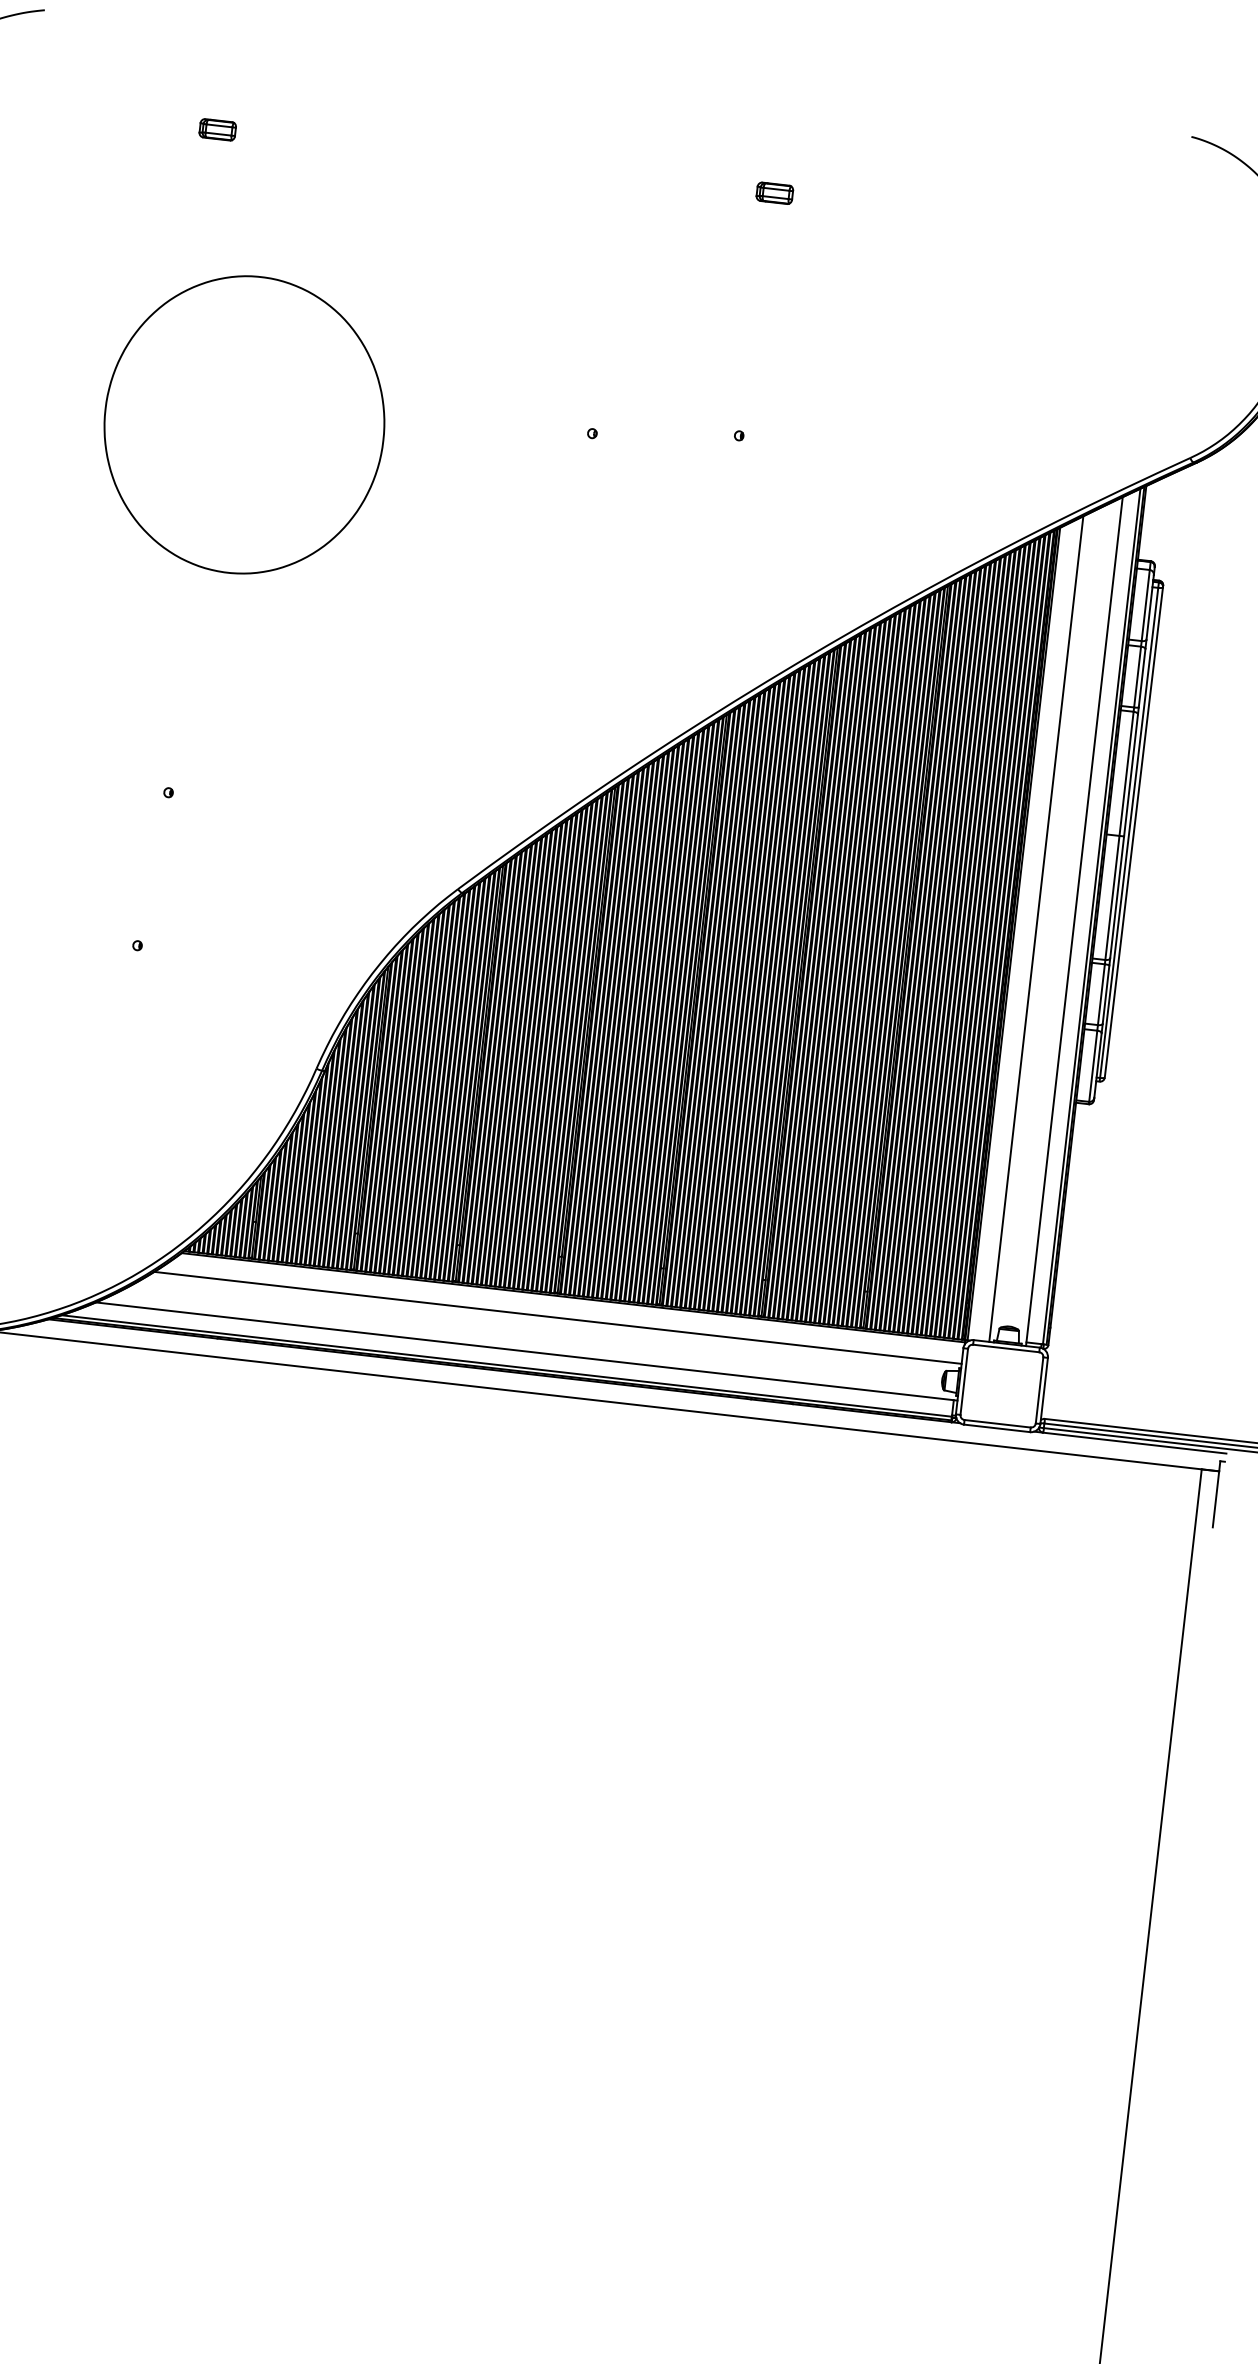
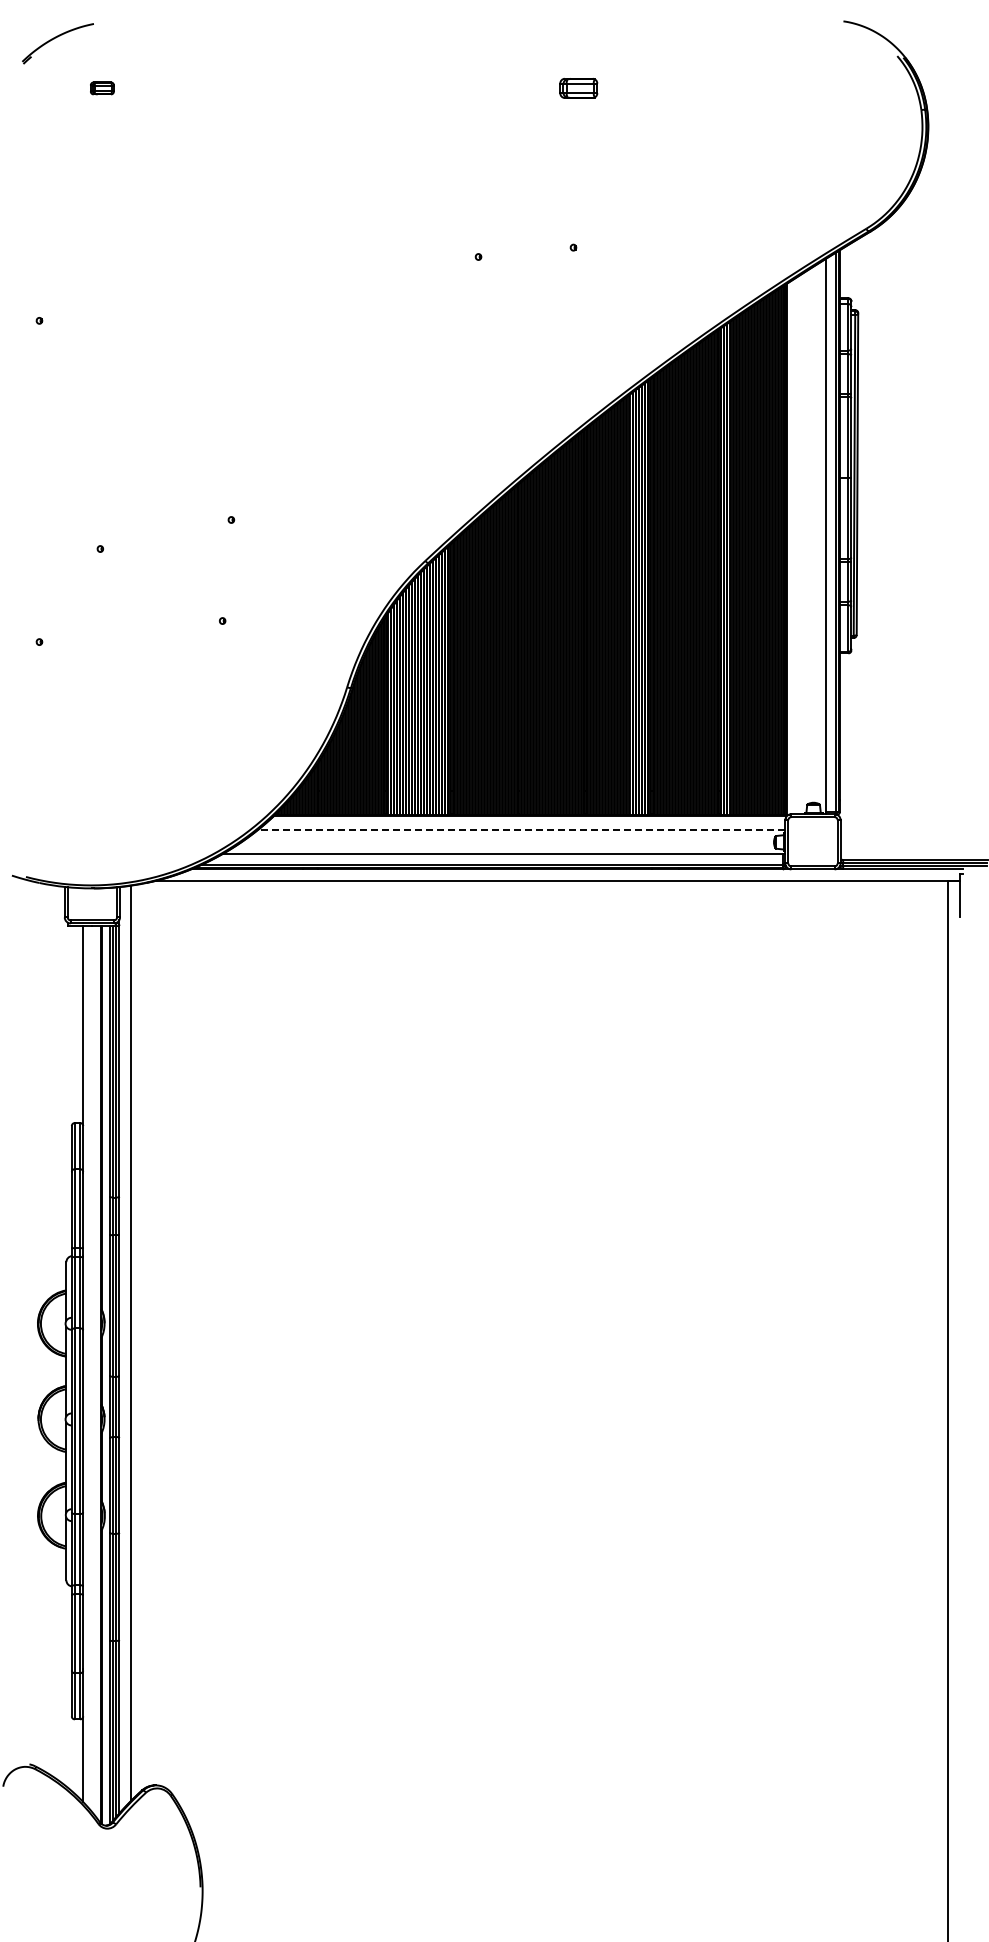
part: (217, 129) -> (102, 88), moved
part: (774, 193) -> (578, 88), size x1.6
part: (243, 424) -> (252, 276), removed
line: (1036, 929) -> (801, 544), removed
line: (558, 1318) -> (521, 830), solid -> dashed

